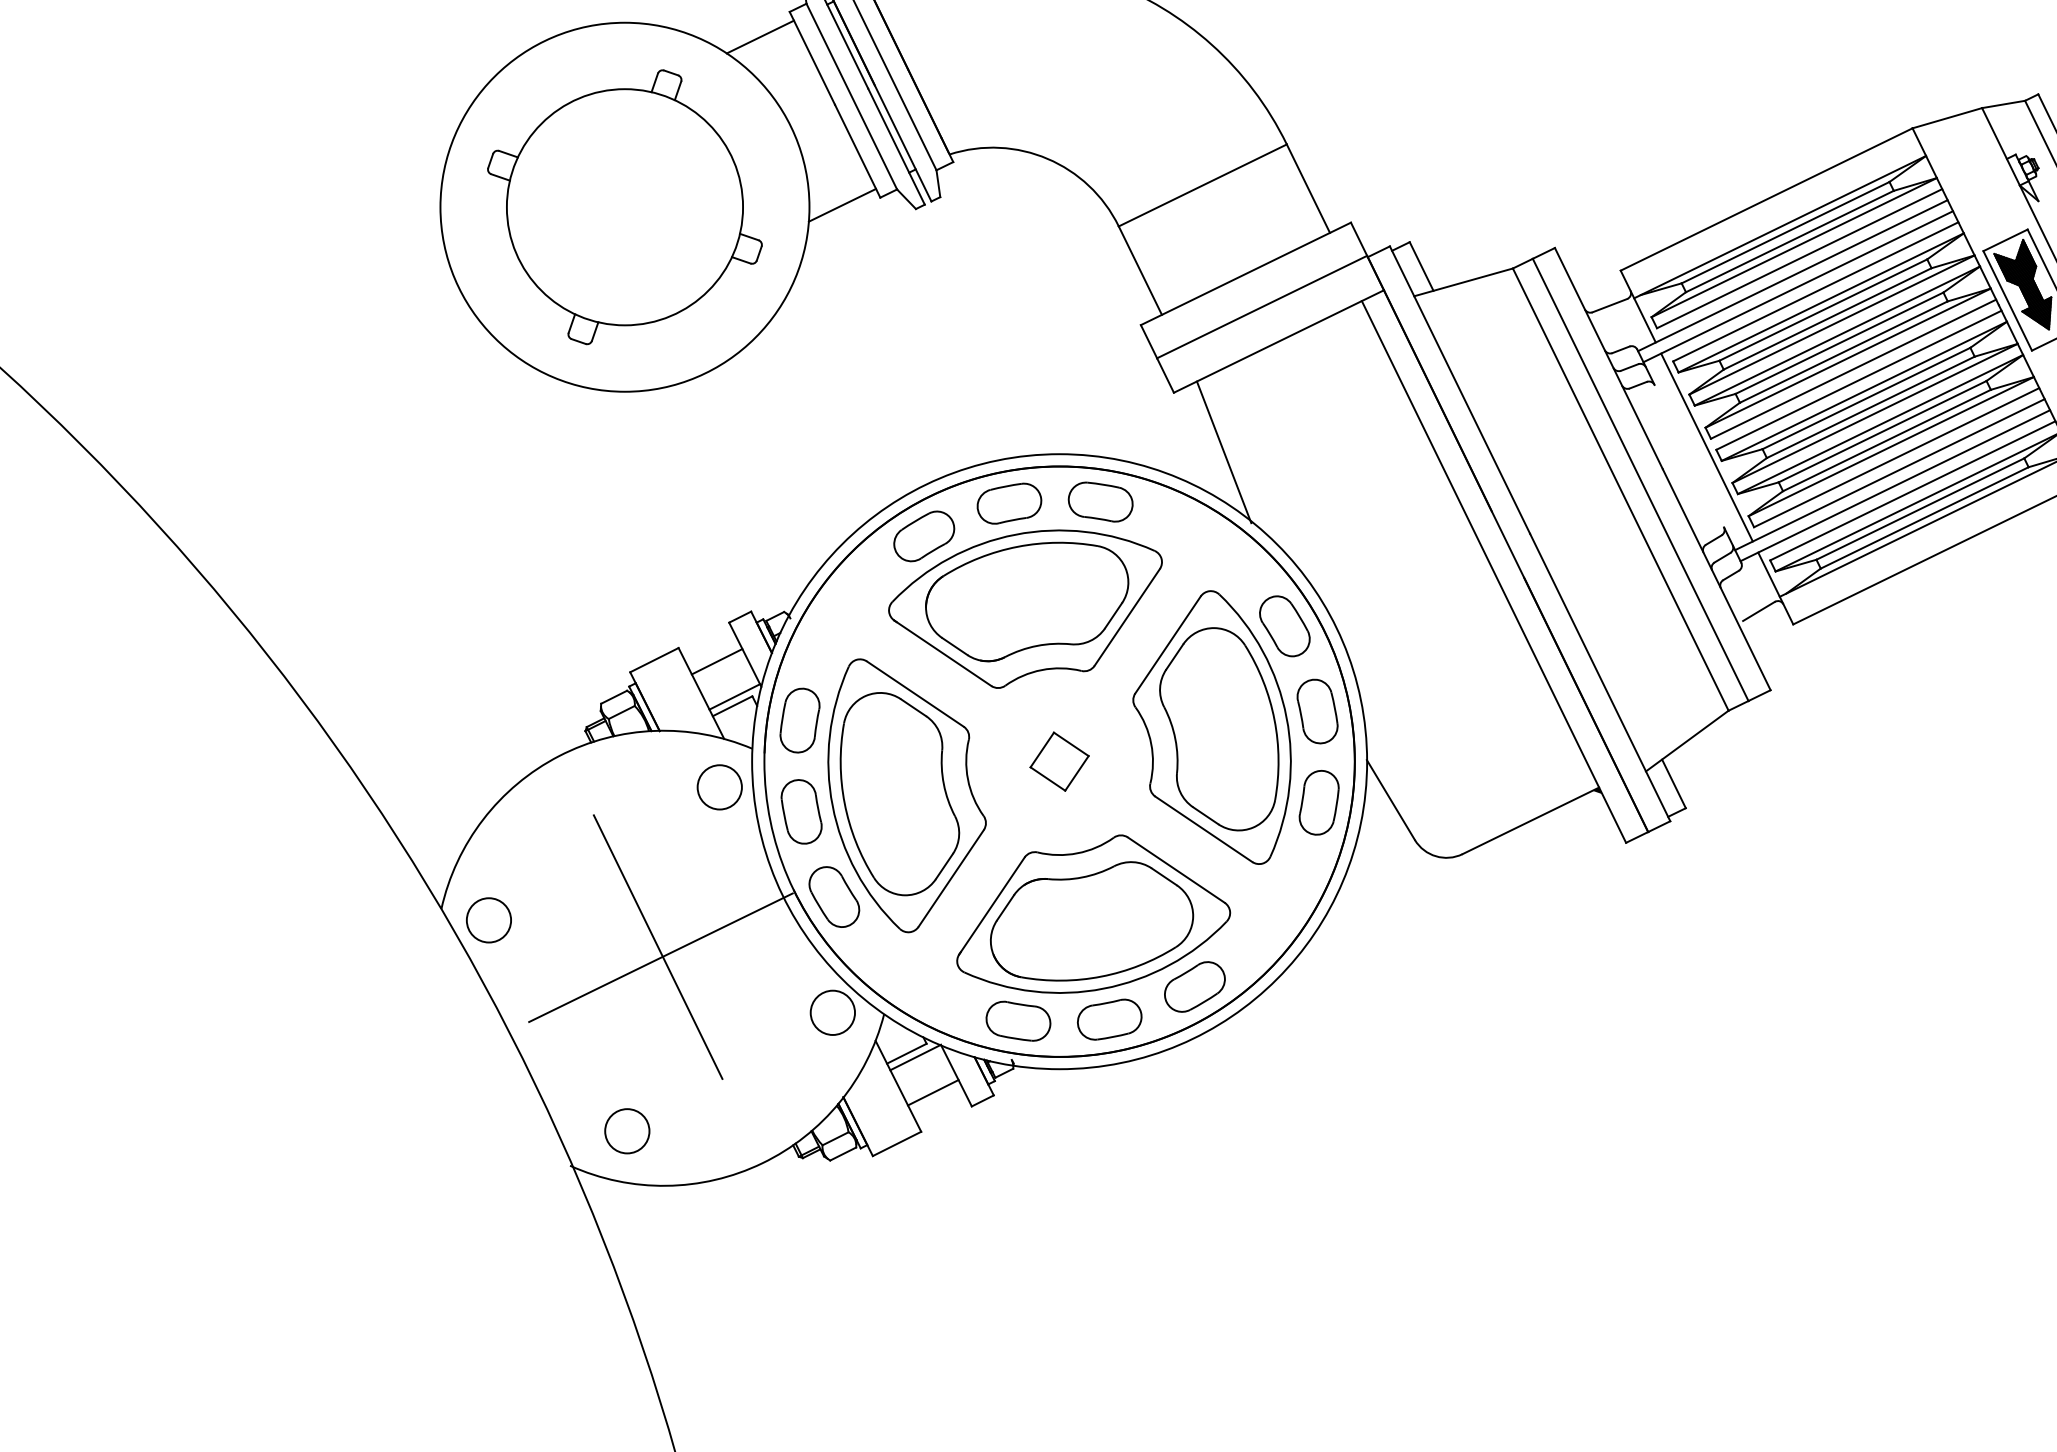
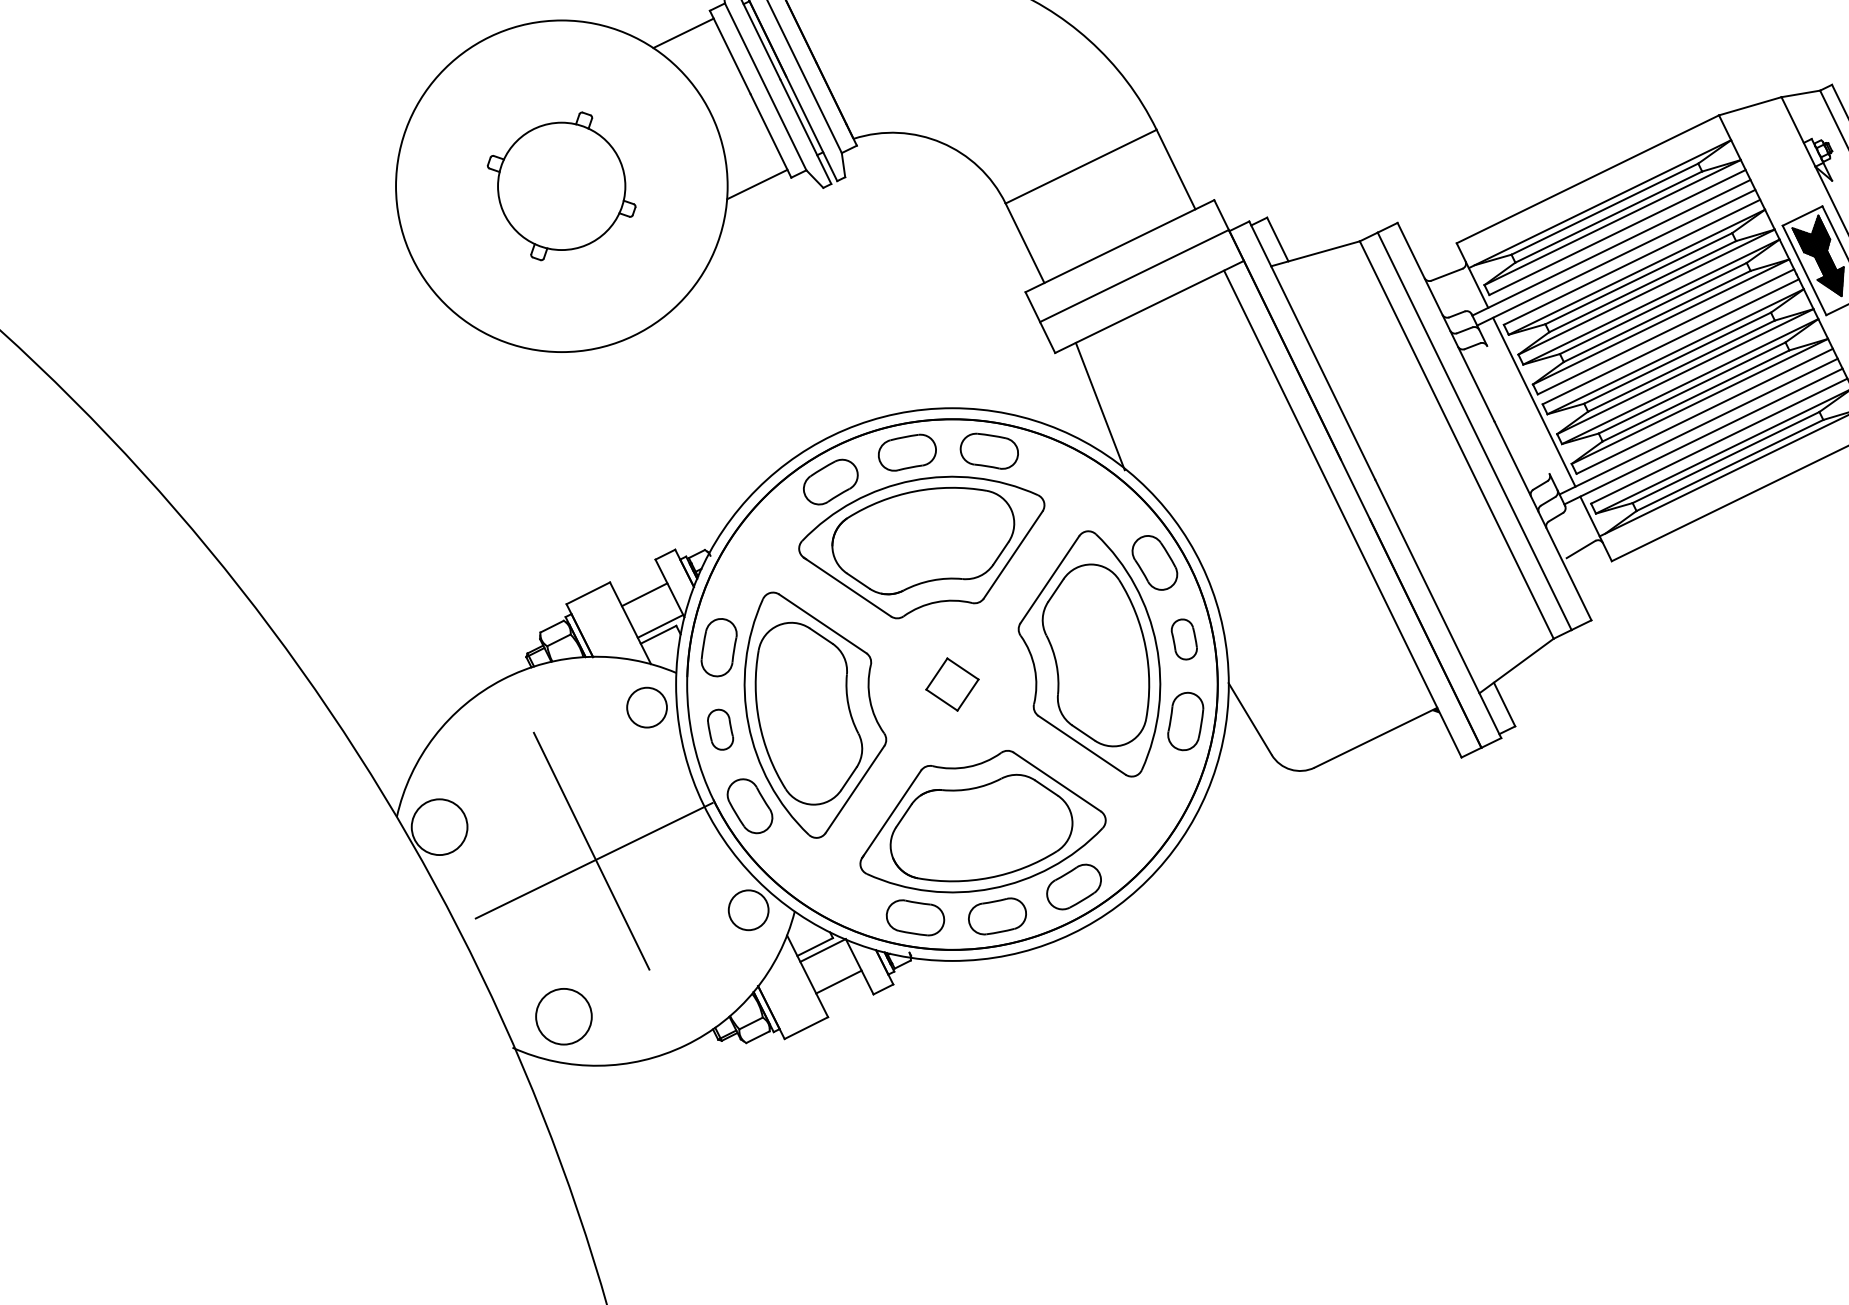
part: (624, 207) -> (561, 186), size x0.6
part: (1317, 711) -> (1184, 639), size x0.7
part: (801, 811) -> (720, 729), size x0.7
circle: (488, 920) -> (439, 827), size x1.4
circle: (626, 1131) -> (563, 1016), size x1.4

